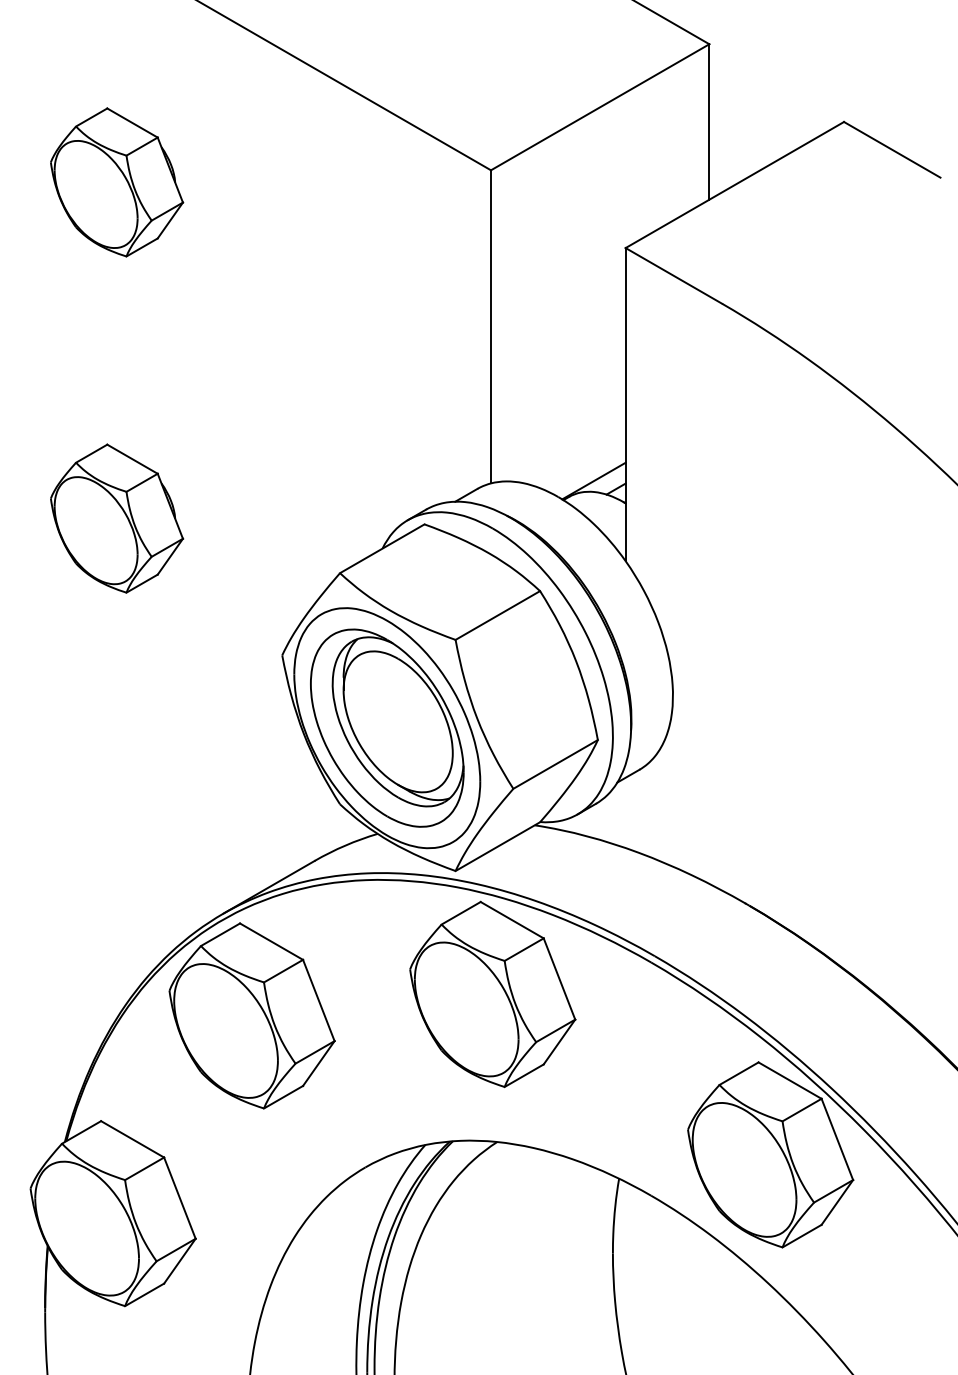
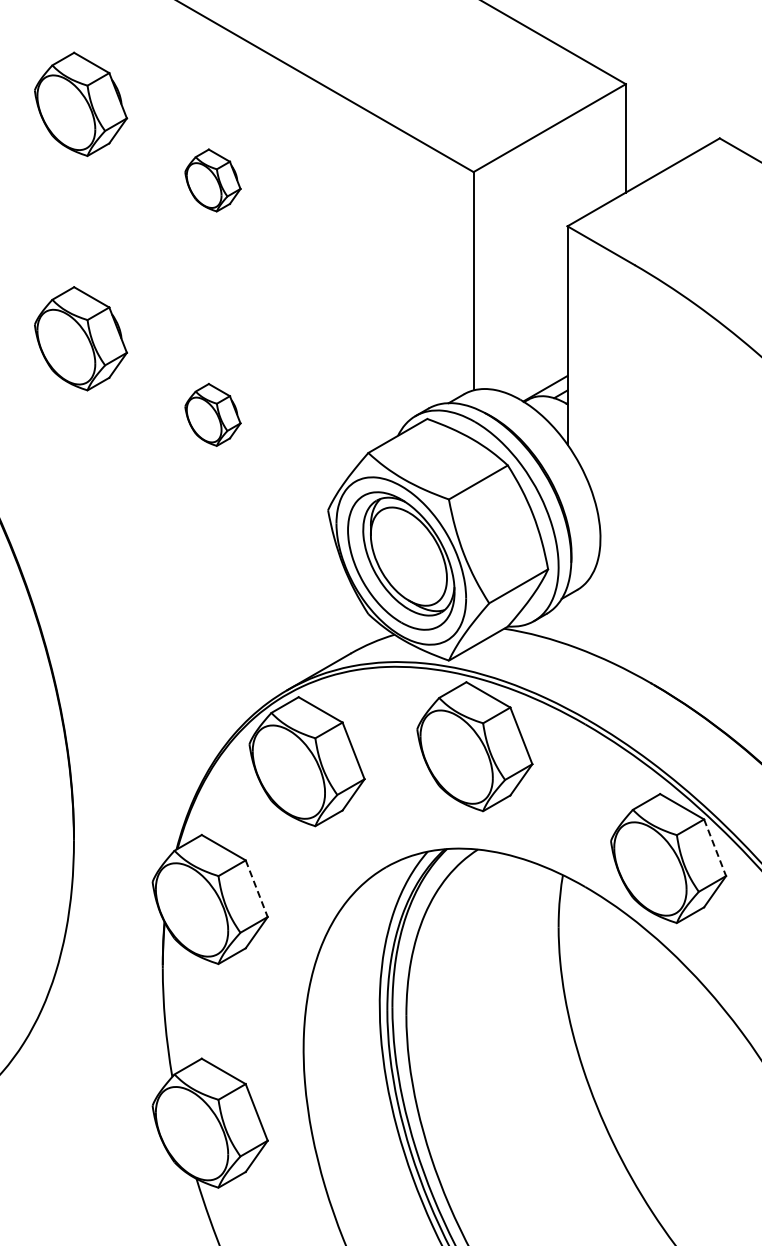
part: (116, 182) -> (212, 180), size x0.6
part: (116, 517) -> (212, 414), size x0.6
line: (837, 1140) -> (715, 848), solid -> dashed
line: (179, 1199) -> (256, 889), solid -> dashed

